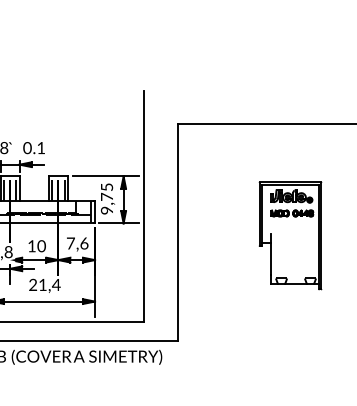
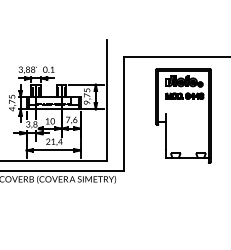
part: (290, 235) -> (183, 115), size x1.67

